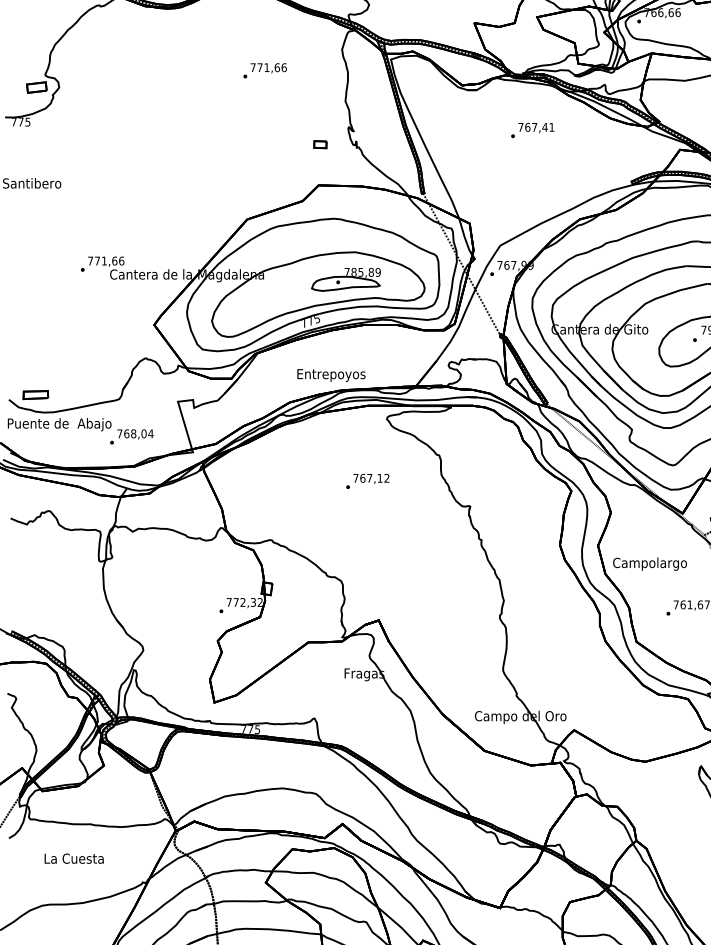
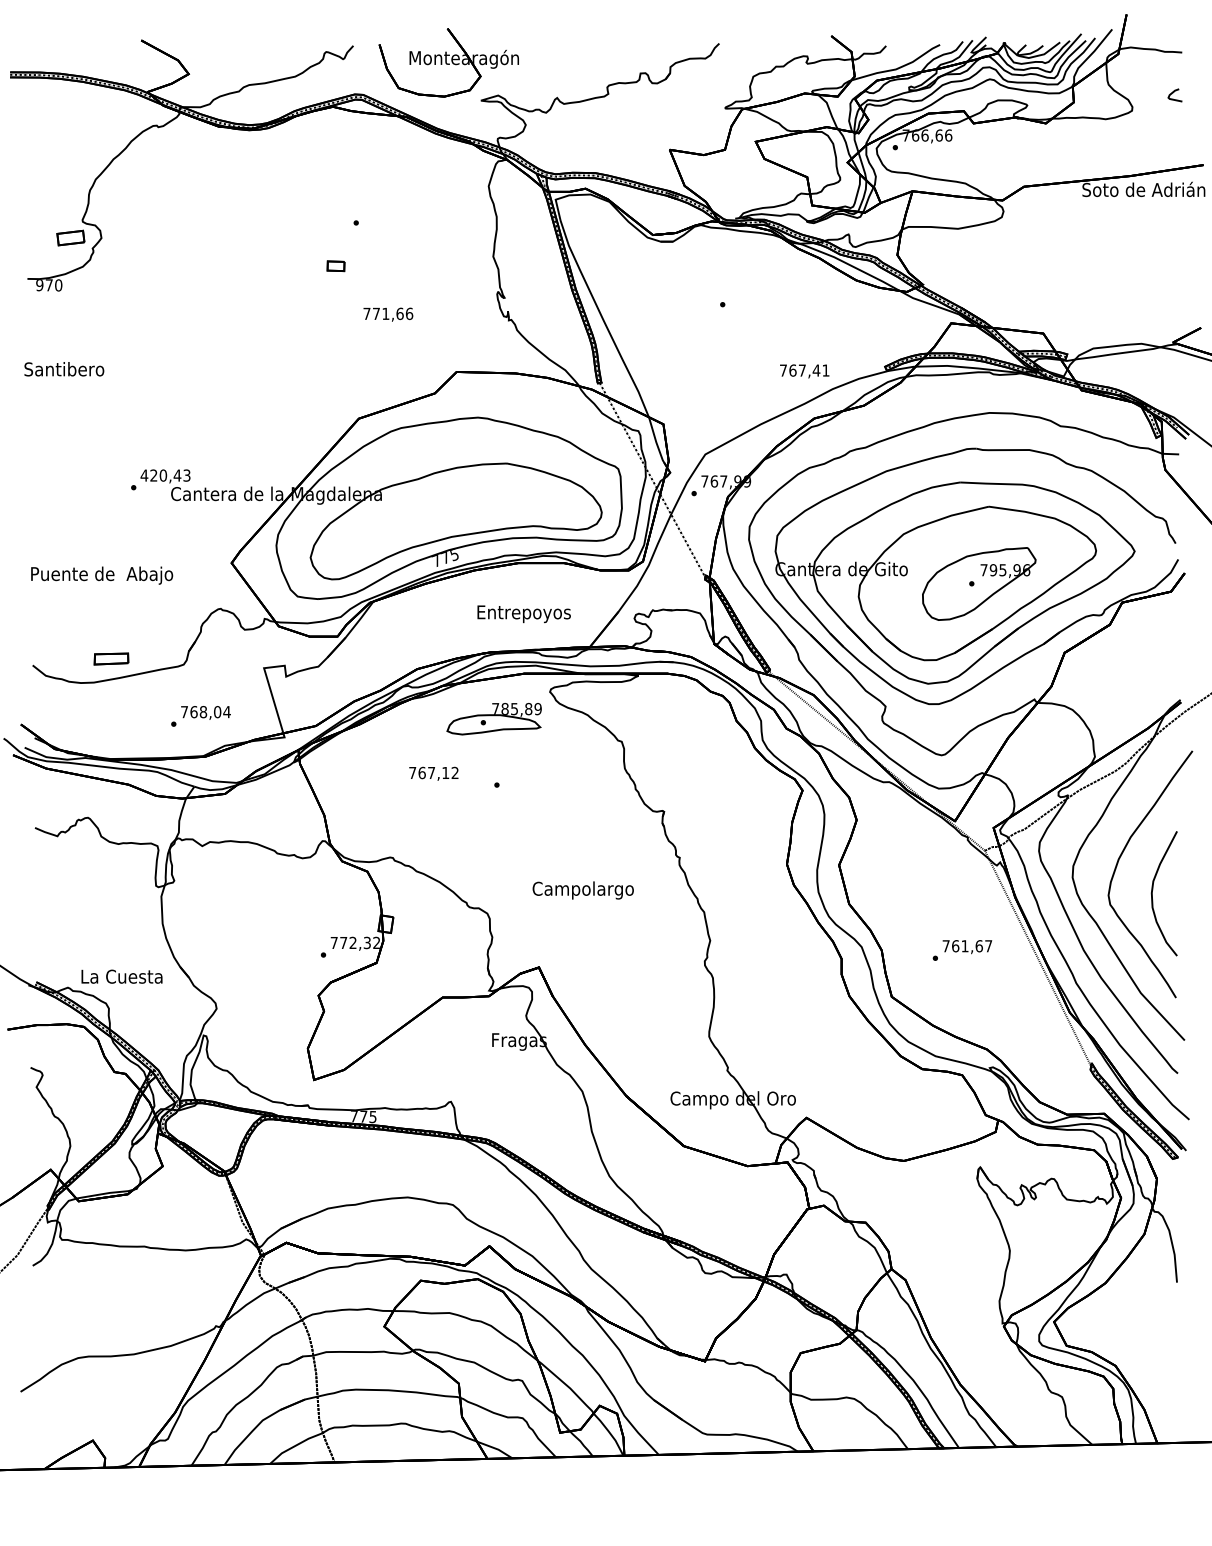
text: (268, 68) -> (388, 314), moved
text: (21, 122) -> (49, 285), 775 -> 970
text: (536, 128) -> (804, 371), moved
part: (320, 144) -> (335, 266), moved
text: (105, 261) -> (165, 475), 771,66 -> 420,43
part: (345, 279) -> (493, 719), moved
text: (330, 375) -> (523, 614), moved
part: (35, 394) -> (111, 658), moved
text: (59, 424) -> (102, 575), moved
text: (371, 478) -> (433, 773), moved
text: (649, 564) -> (582, 890), moved
text: (73, 858) -> (121, 976), moved

